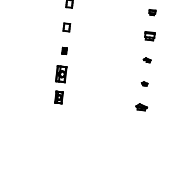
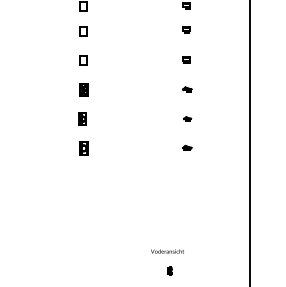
part: (149, 35) -> (186, 59), size x0.62
part: (64, 50) -> (83, 89), size x1.67
part: (60, 73) -> (82, 118), size x0.62
part: (142, 106) -> (187, 147), size x0.62

